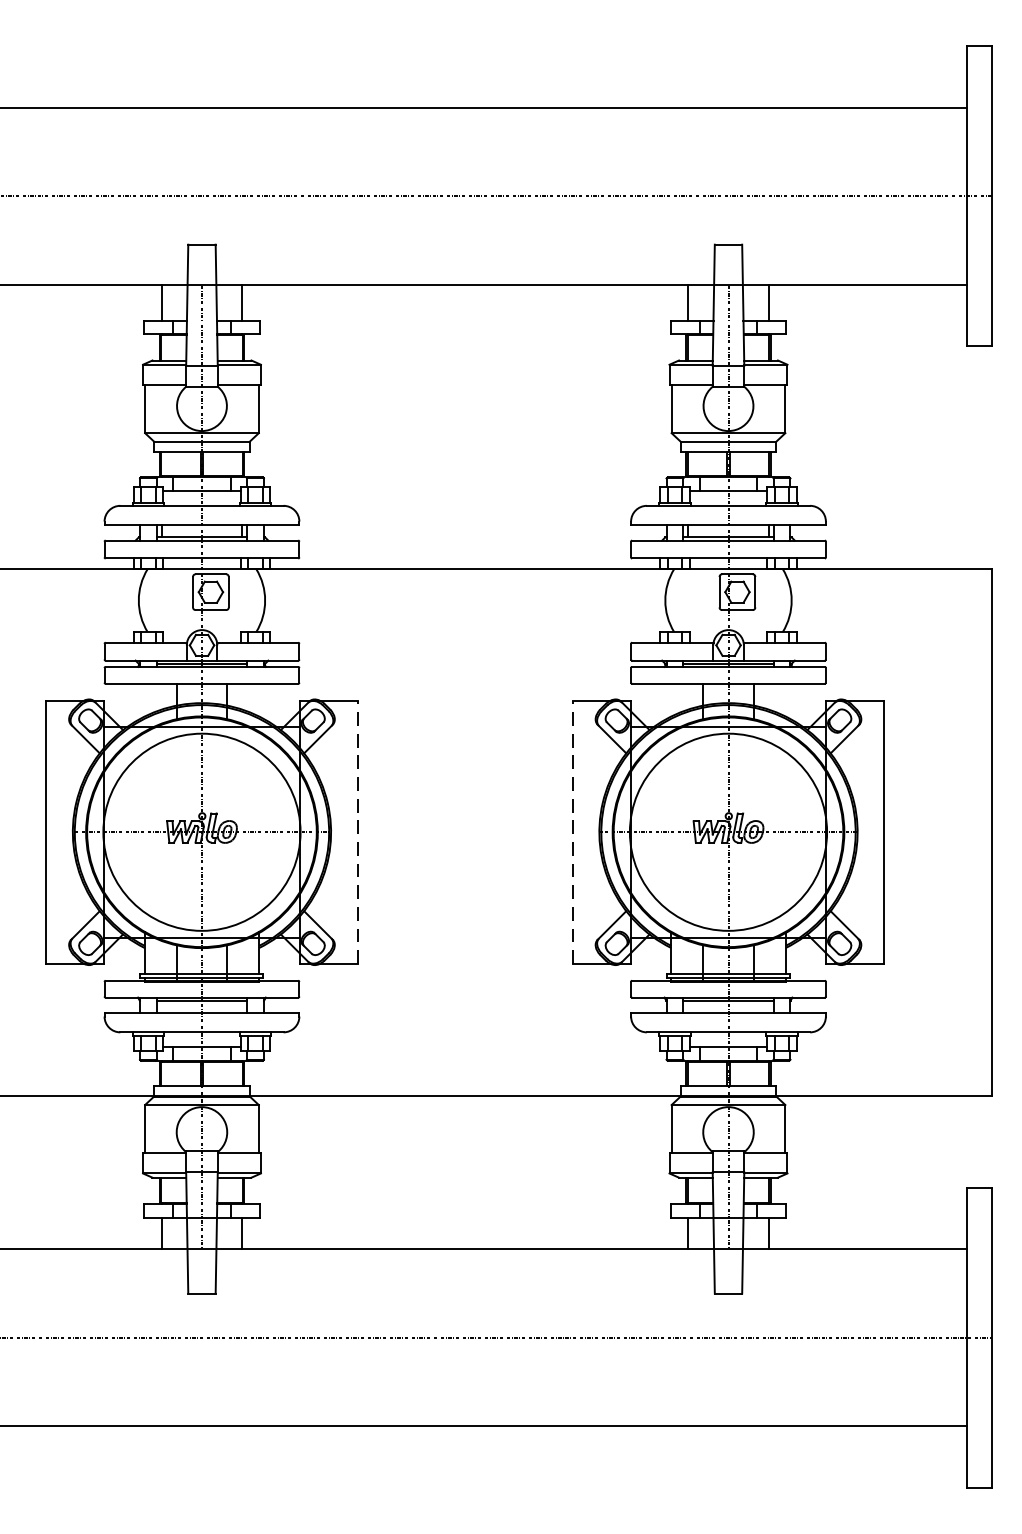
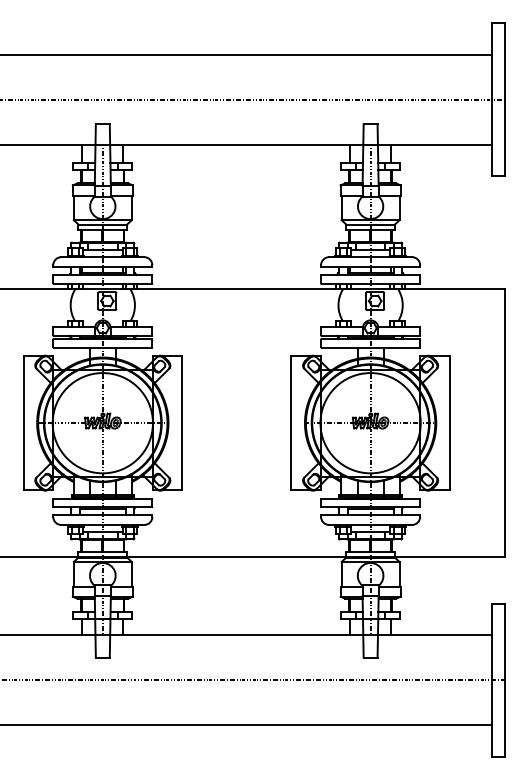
line: (358, 832) -> (182, 423), dashed -> solid
line: (572, 832) -> (291, 423), dashed -> solid

